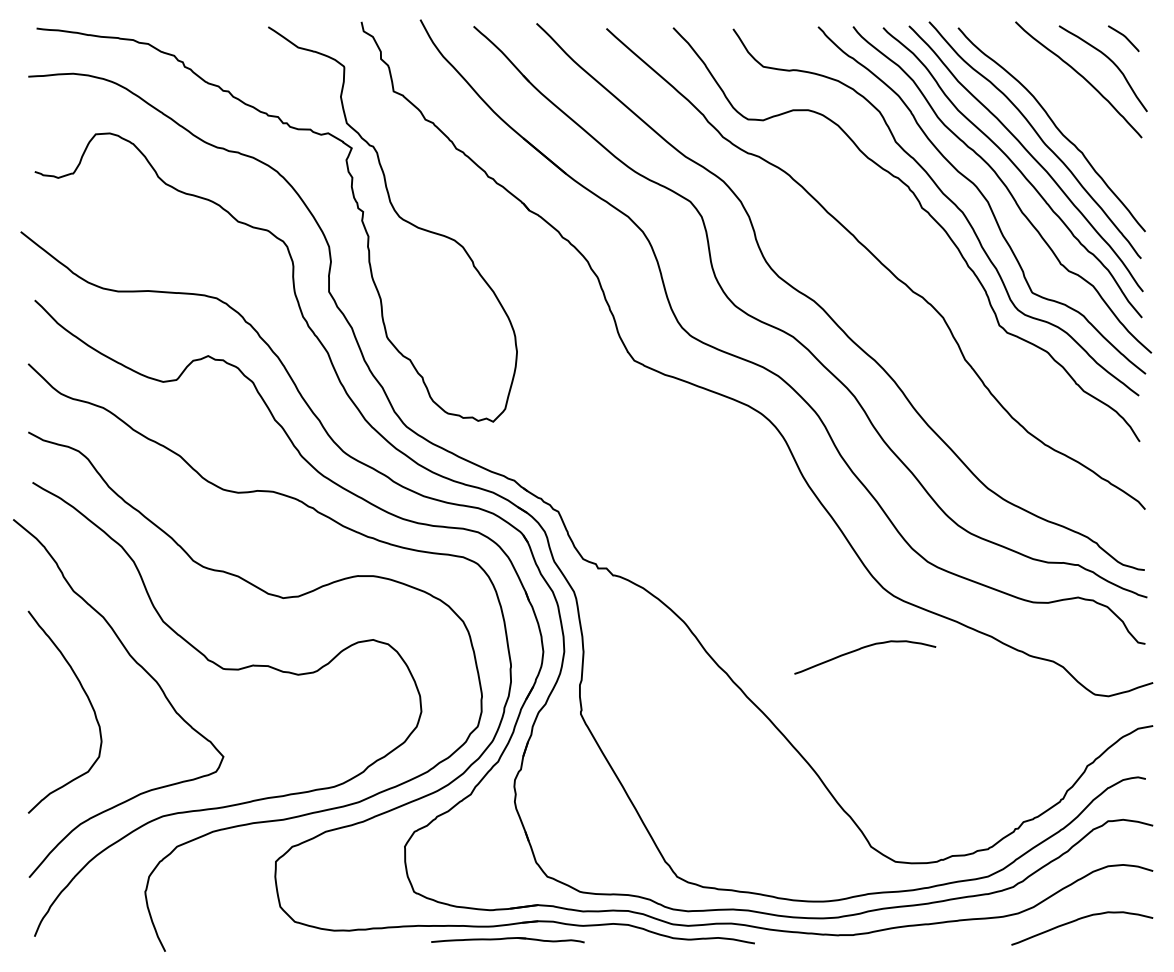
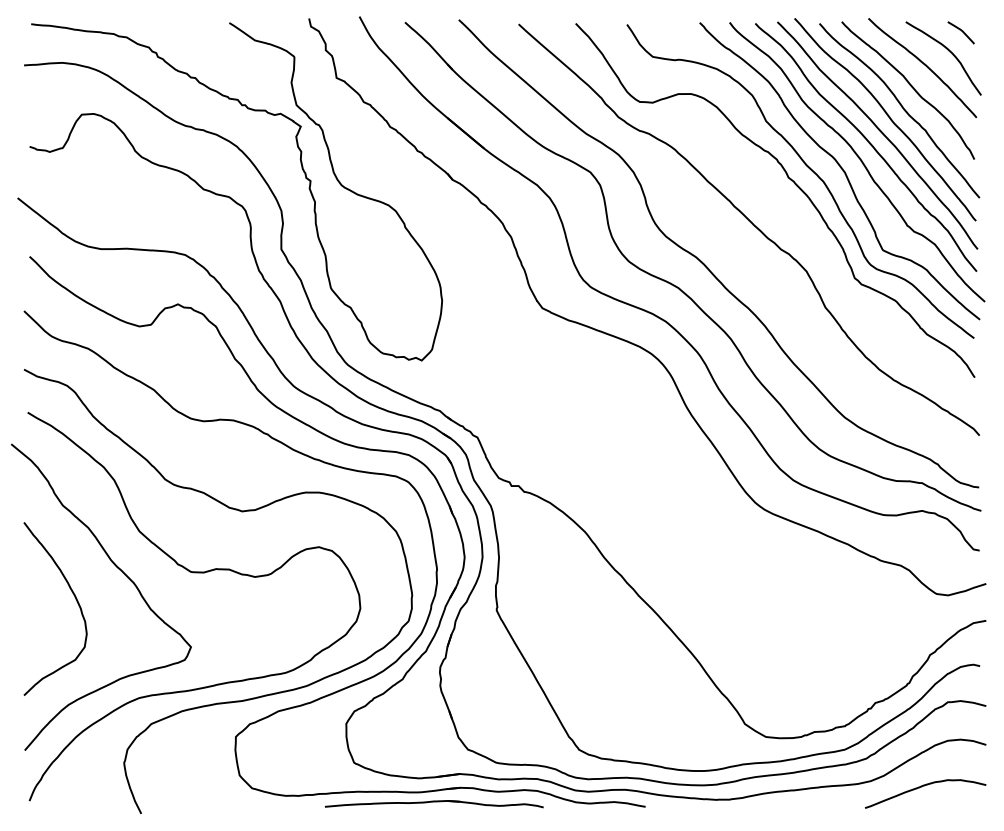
curve: (1065, 102) -> (911, 87), added
curve: (861, 649) -> (736, 555), removed
part: (507, 939) -> (433, 803), size x1.67

